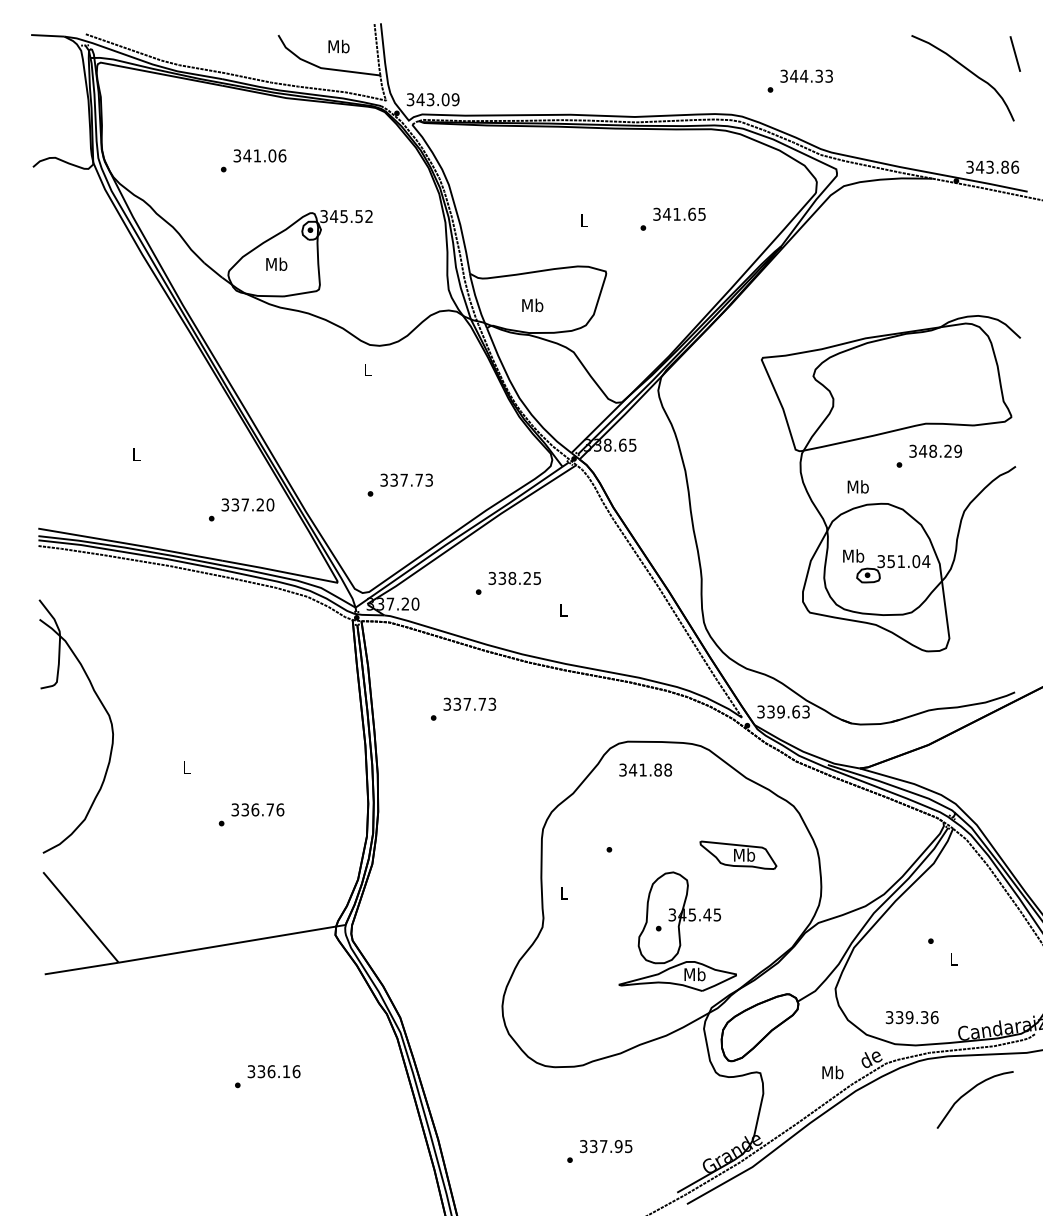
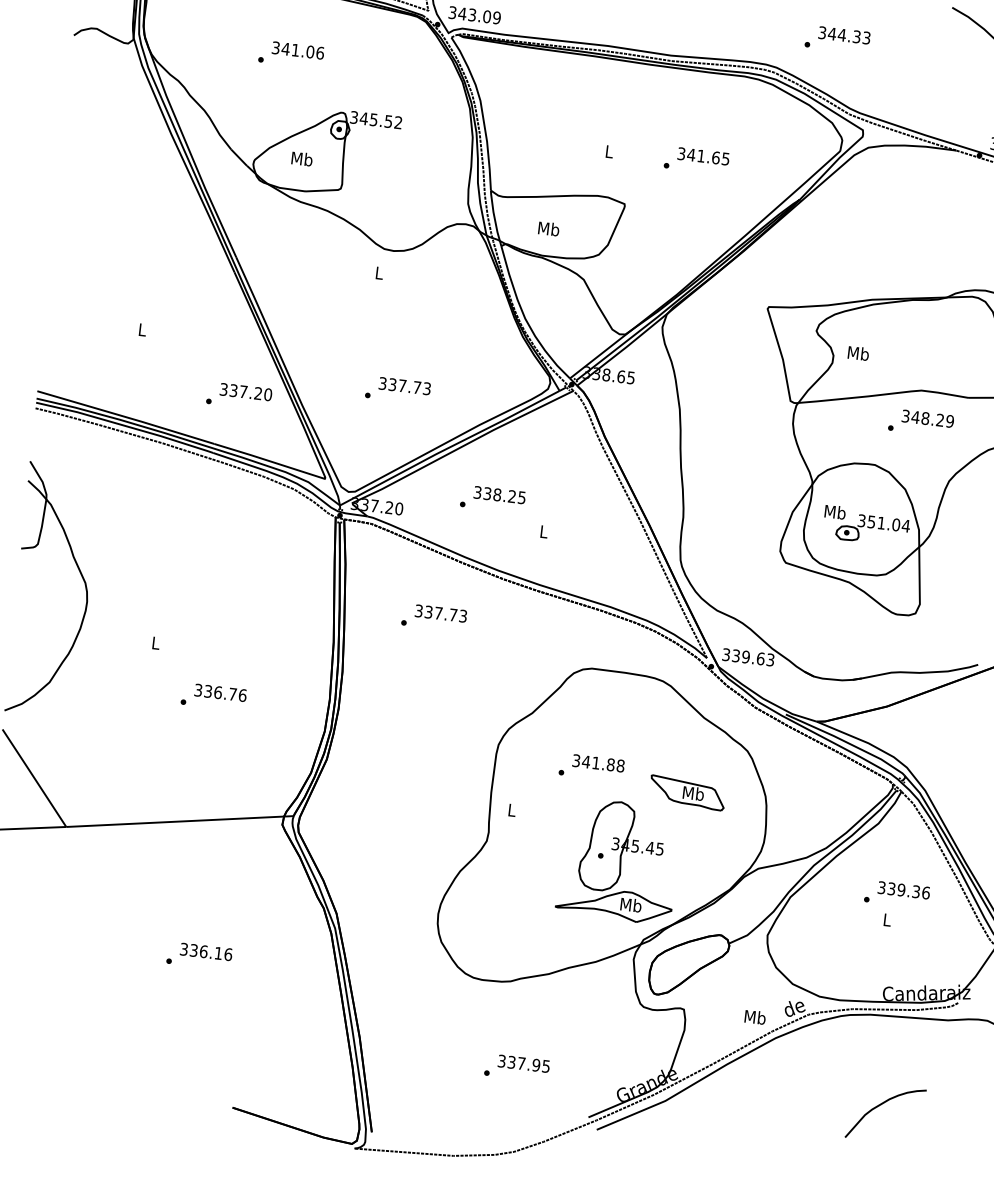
text: (857, 486) -> (857, 352), moved
text: (645, 769) -> (598, 762), moved
text: (911, 1017) -> (903, 890), moved
curve: (969, 1092) -> (880, 1105), moved

